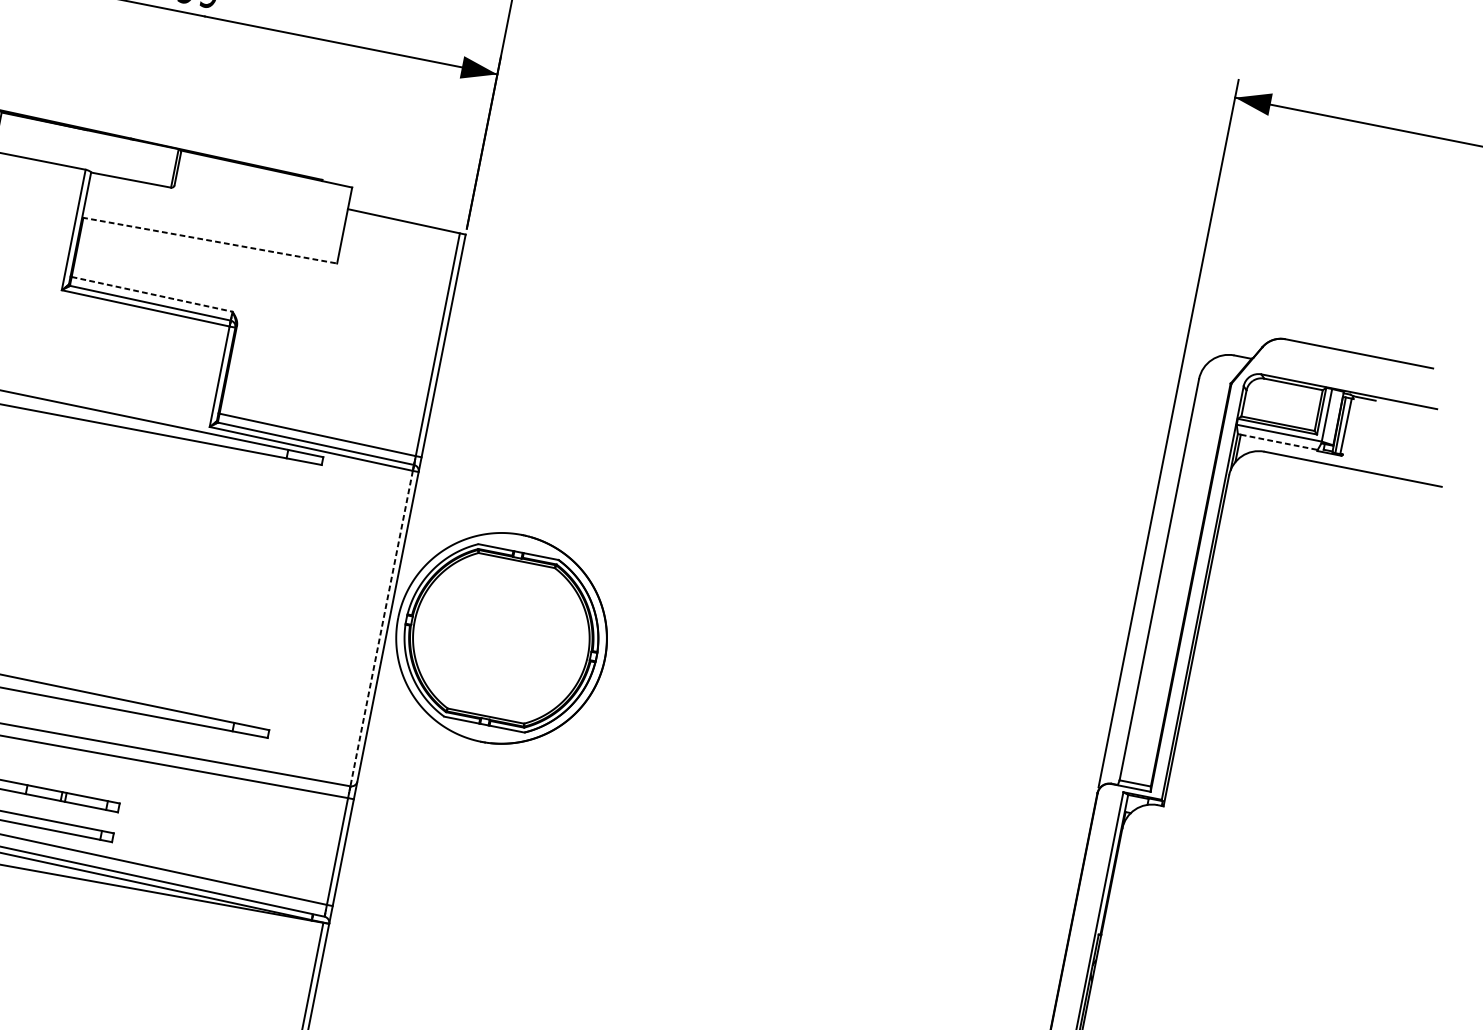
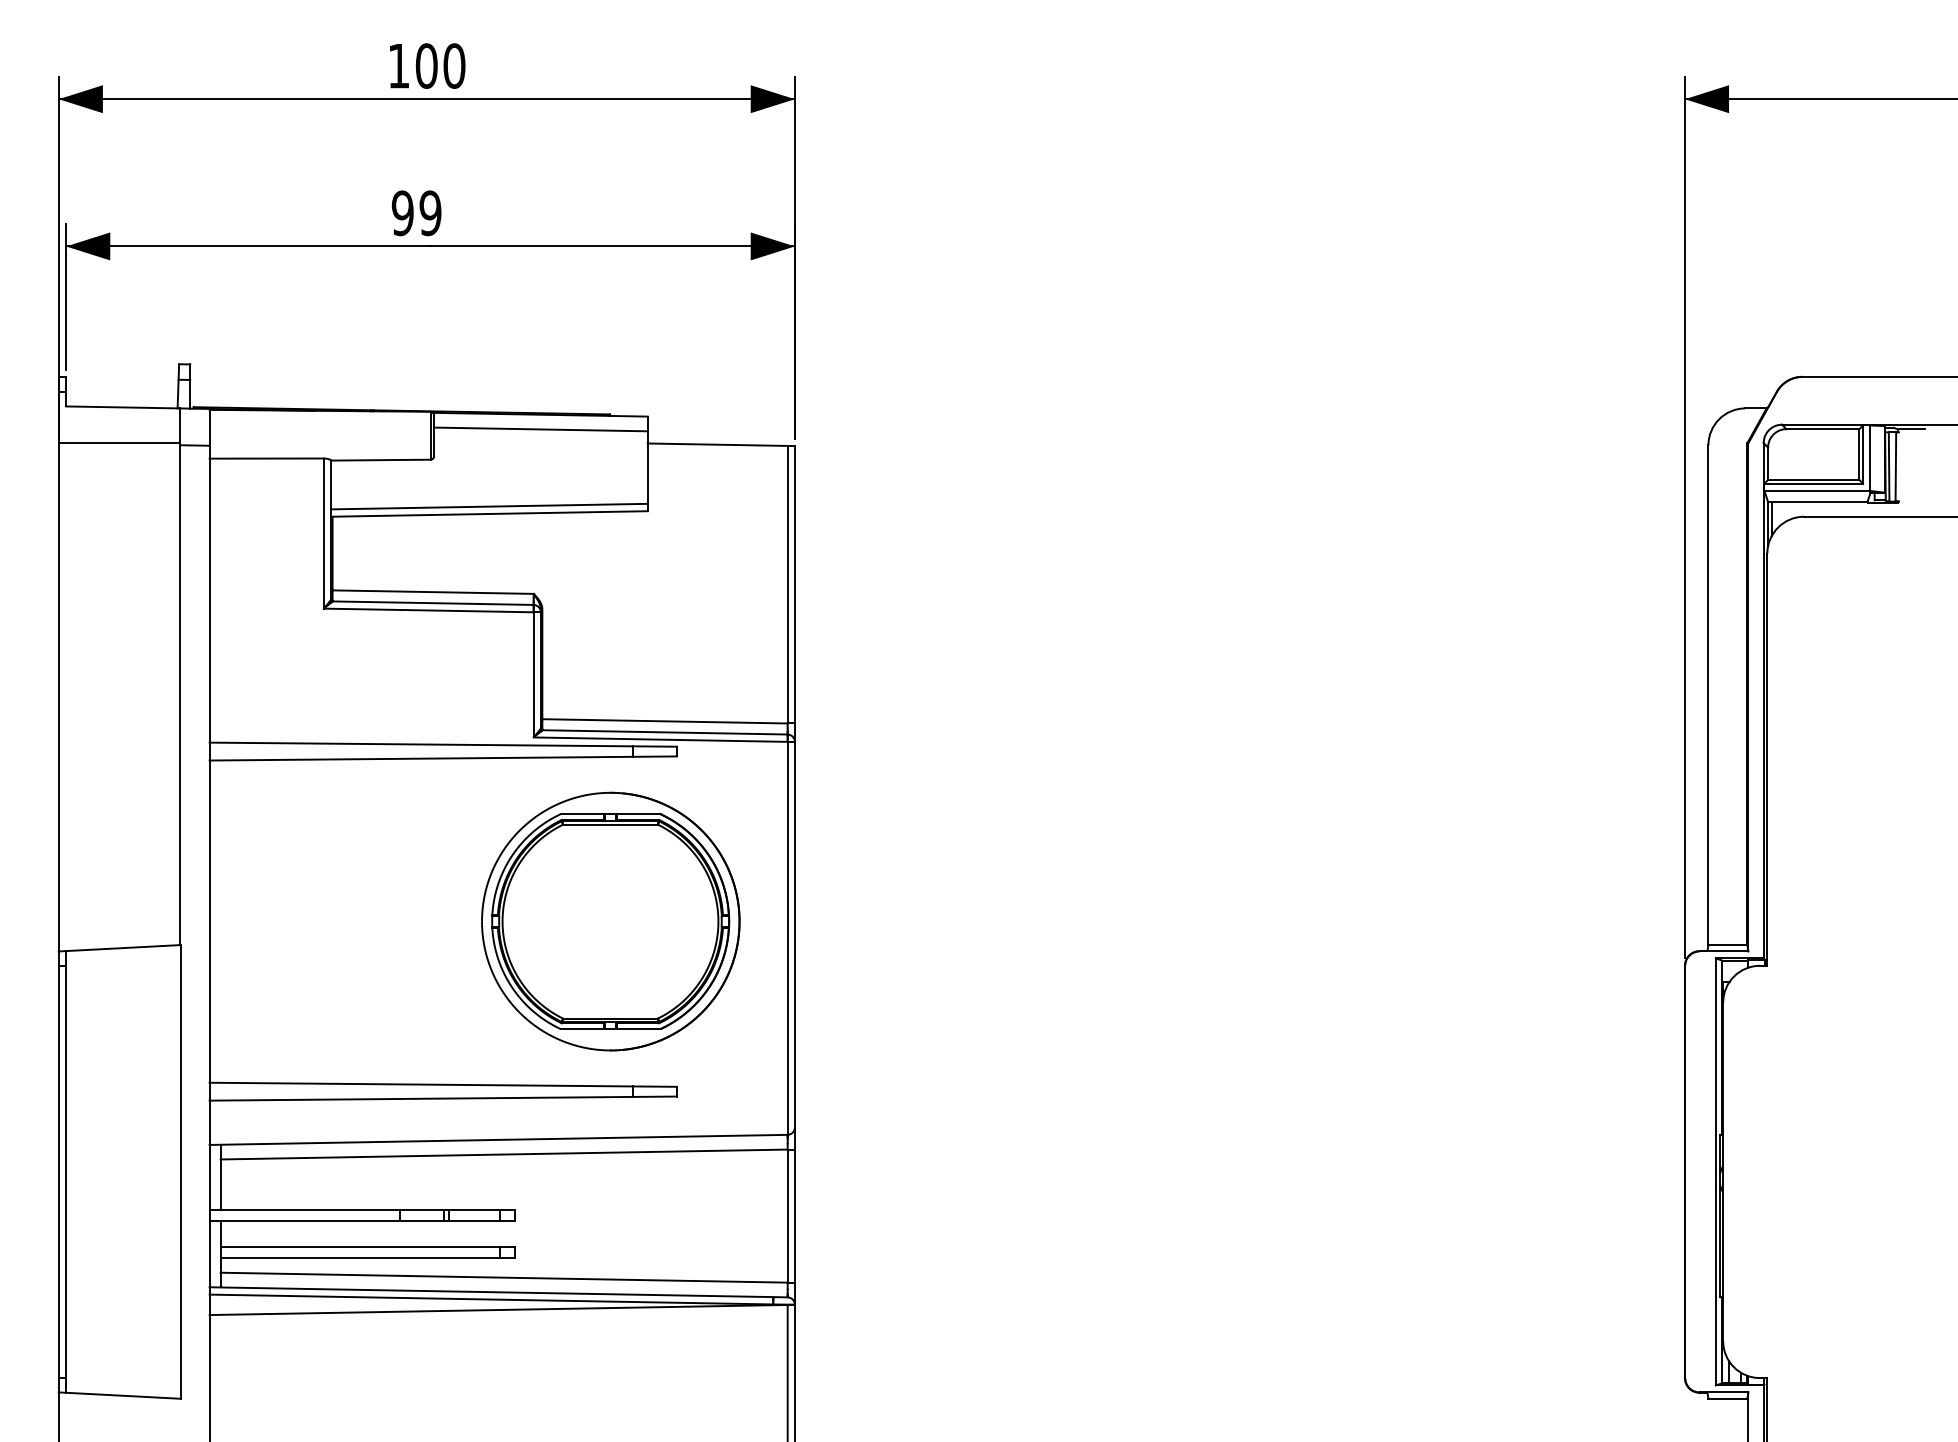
line: (264, 180) -> (540, 429), added
line: (210, 234) -> (489, 506), added
line: (209, 240) -> (489, 513), dashed -> solid
line: (152, 294) -> (433, 592), dashed -> solid
line: (1279, 441) -> (1819, 501), dashed -> solid
line: (381, 628) -> (787, 938), dashed -> solid
part: (501, 638) -> (610, 921), moved

